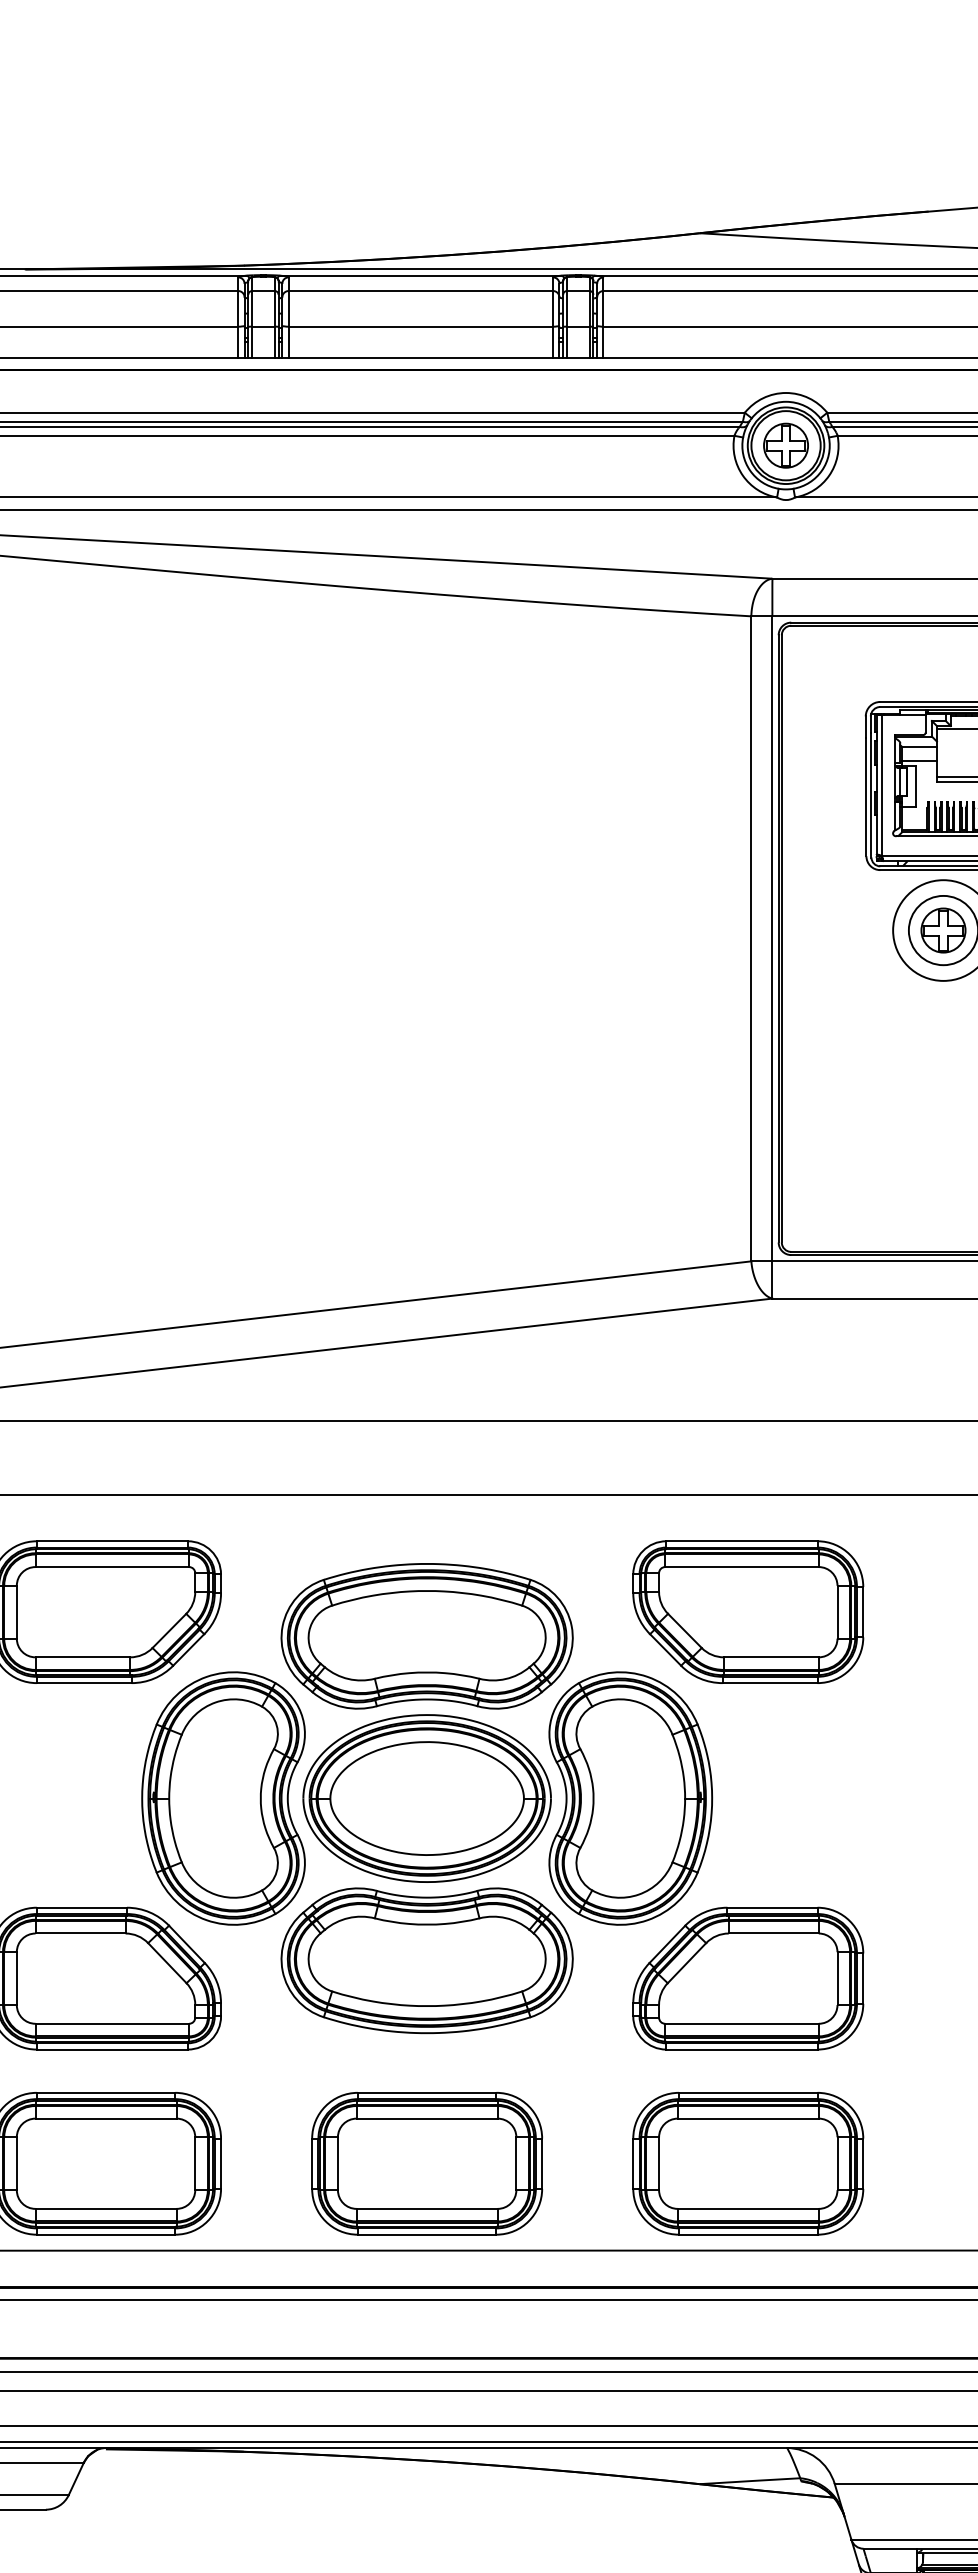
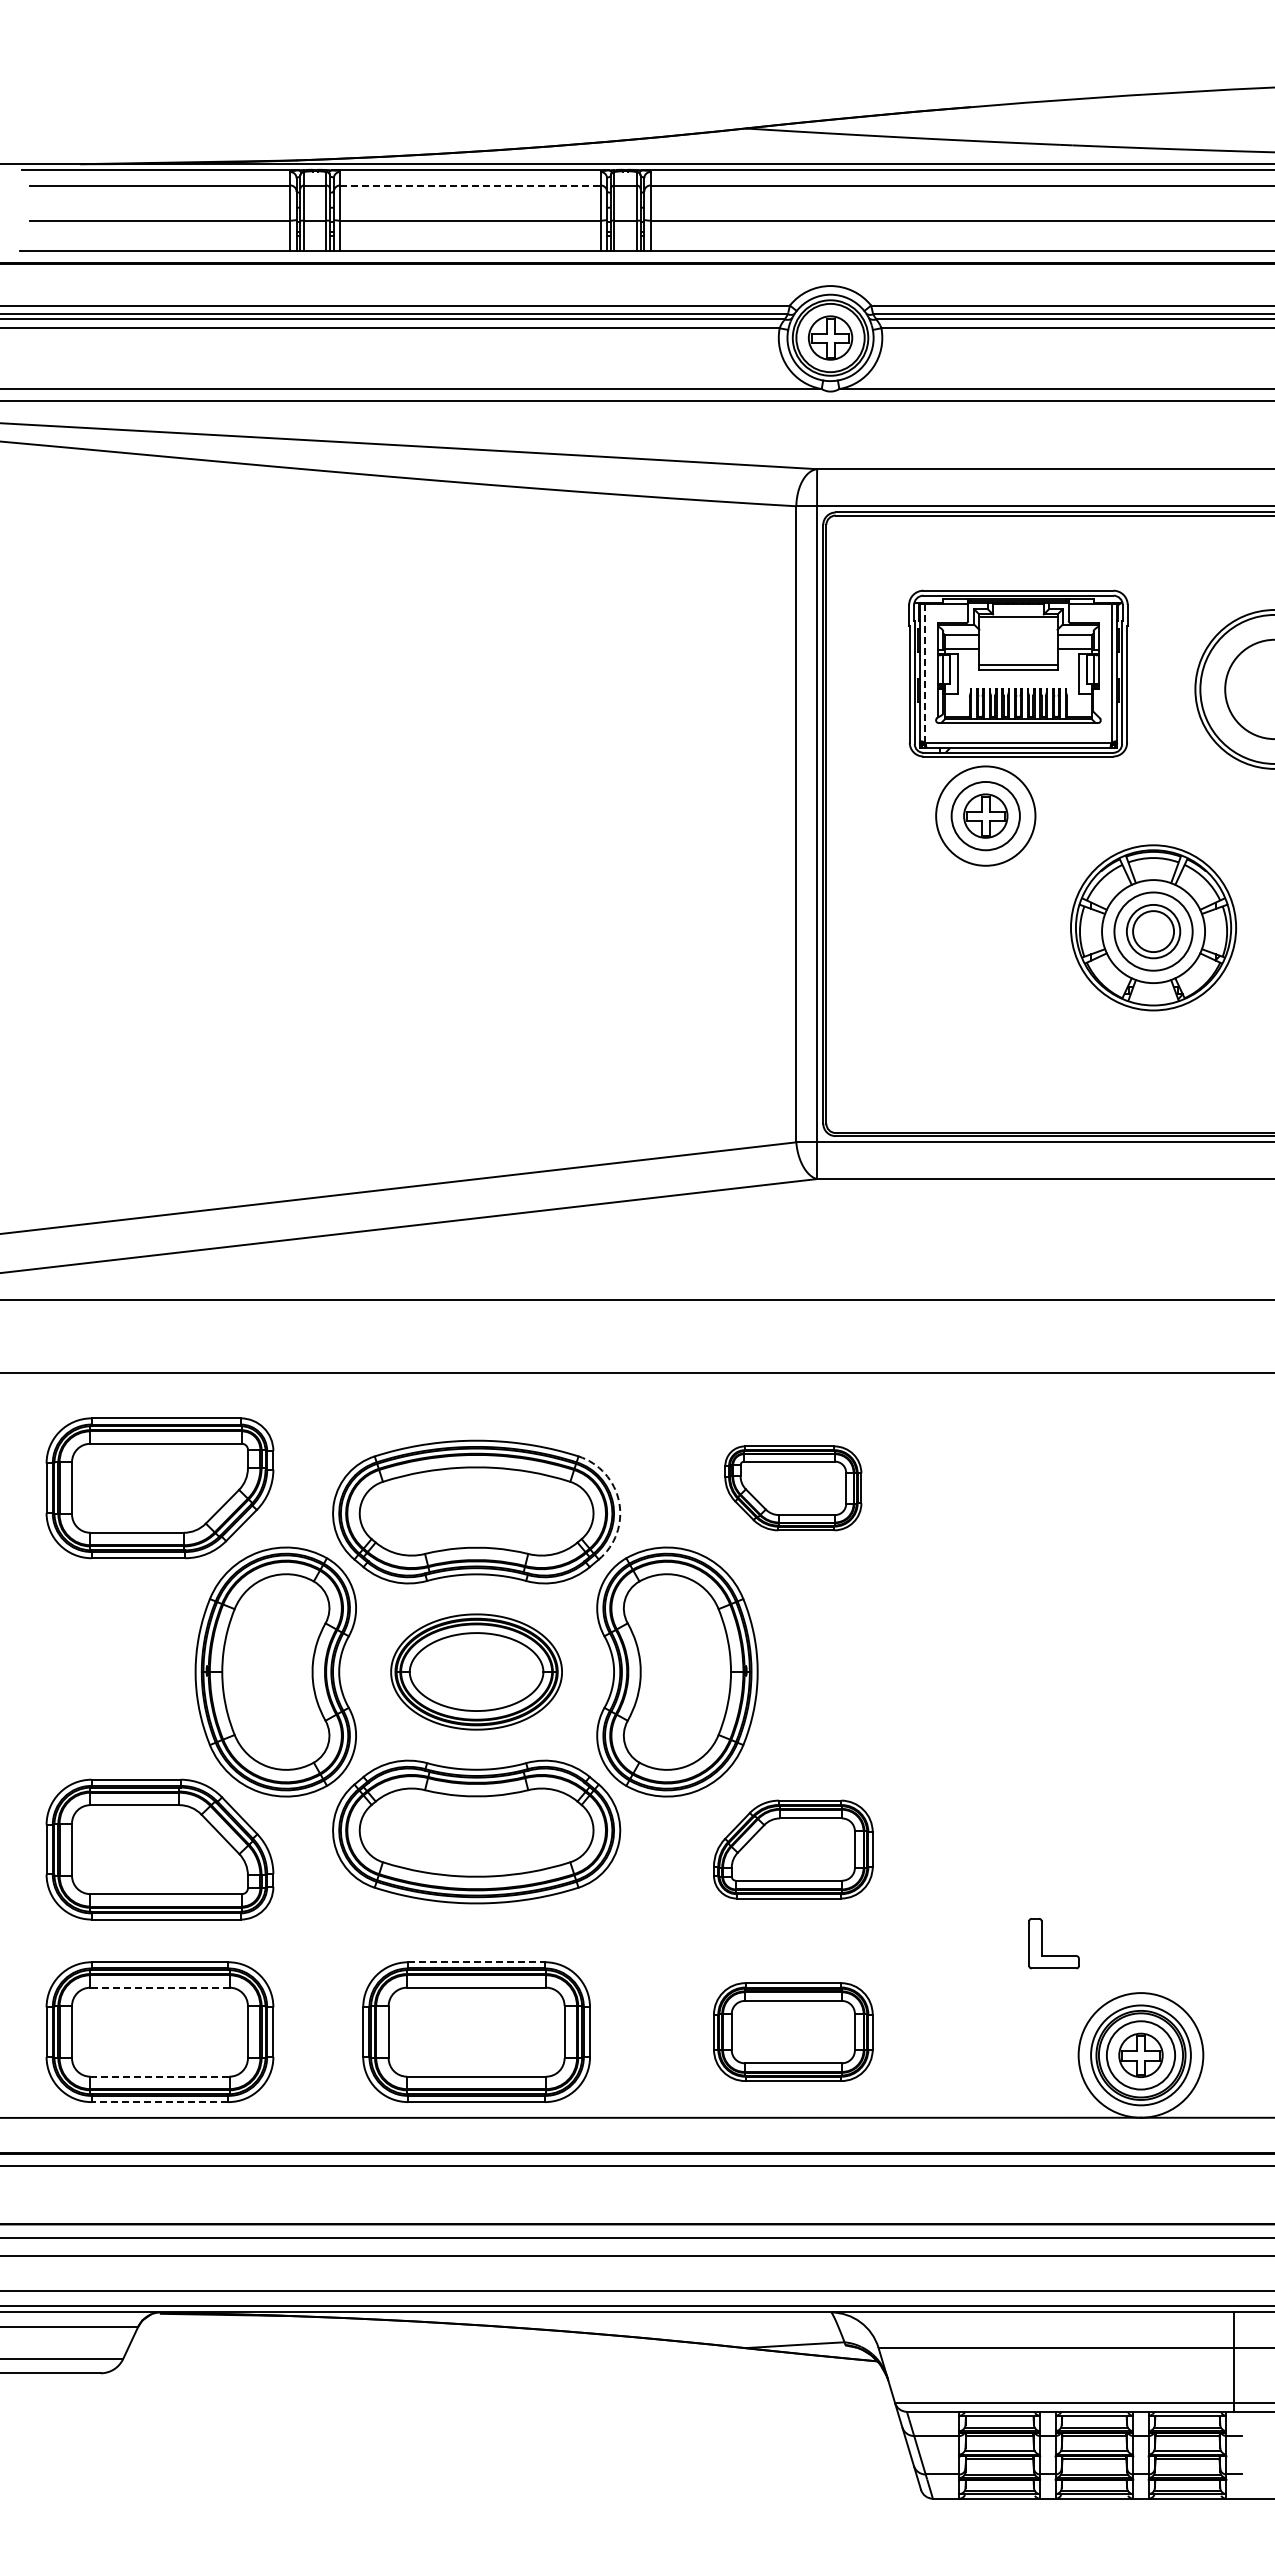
line: (420, 291) -> (470, 185), solid -> dashed
line: (881, 785) -> (924, 673), solid -> dashed
part: (748, 1612) -> (793, 1488), size x0.6
arc: (572, 1626) -> (619, 1502), solid -> dashed
part: (427, 1797) -> (476, 1671), size x0.7
part: (748, 1978) -> (793, 1849), size x0.7
line: (428, 2093) -> (477, 1962), solid -> dashed
line: (105, 2118) -> (159, 1987), solid -> dashed
part: (748, 2163) -> (793, 2031), size x0.7
line: (105, 2208) -> (159, 2076), solid -> dashed
line: (105, 2235) -> (159, 2102), solid -> dashed

